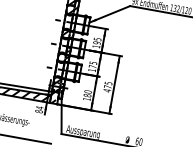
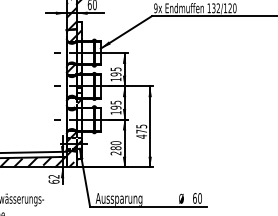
text: (92, 66) -> (115, 107), 175 -> 195
text: (86, 99) -> (115, 153), 180 -> 280
text: (39, 109) -> (53, 178), 84 -> 62

